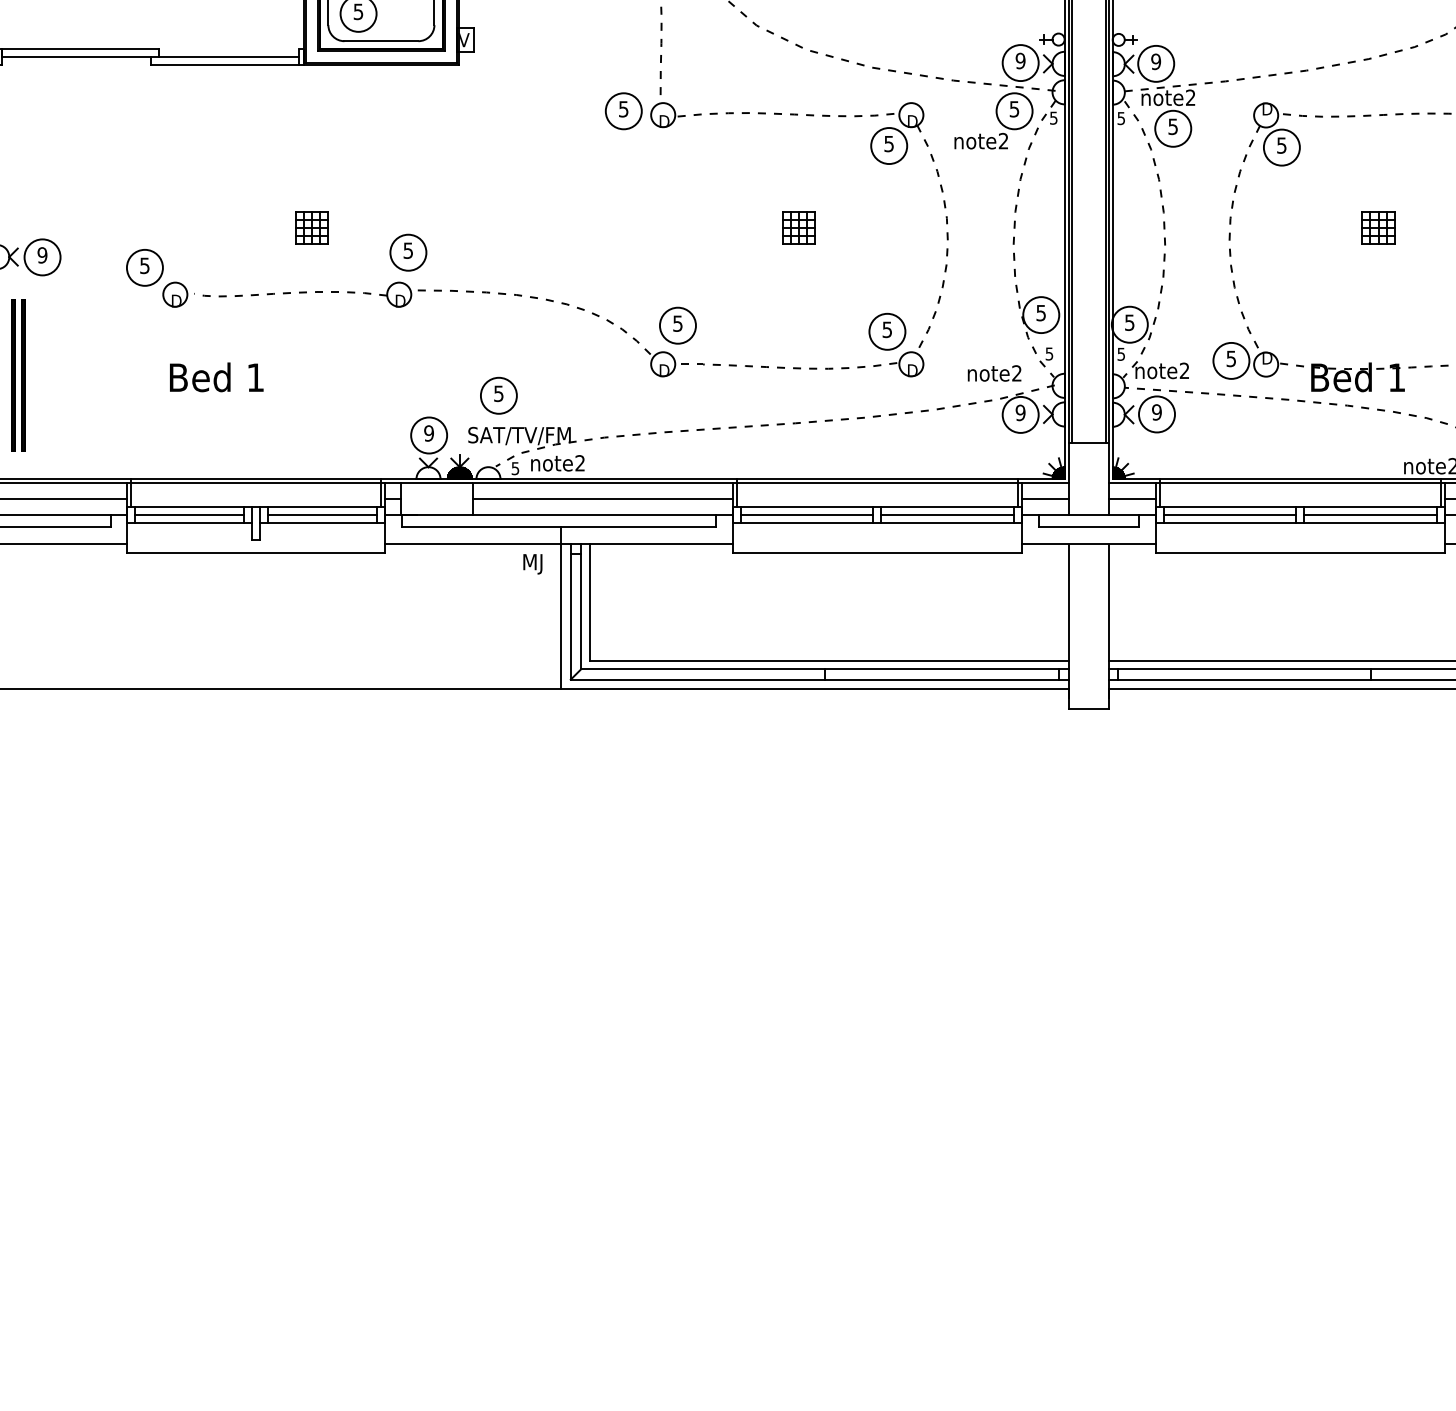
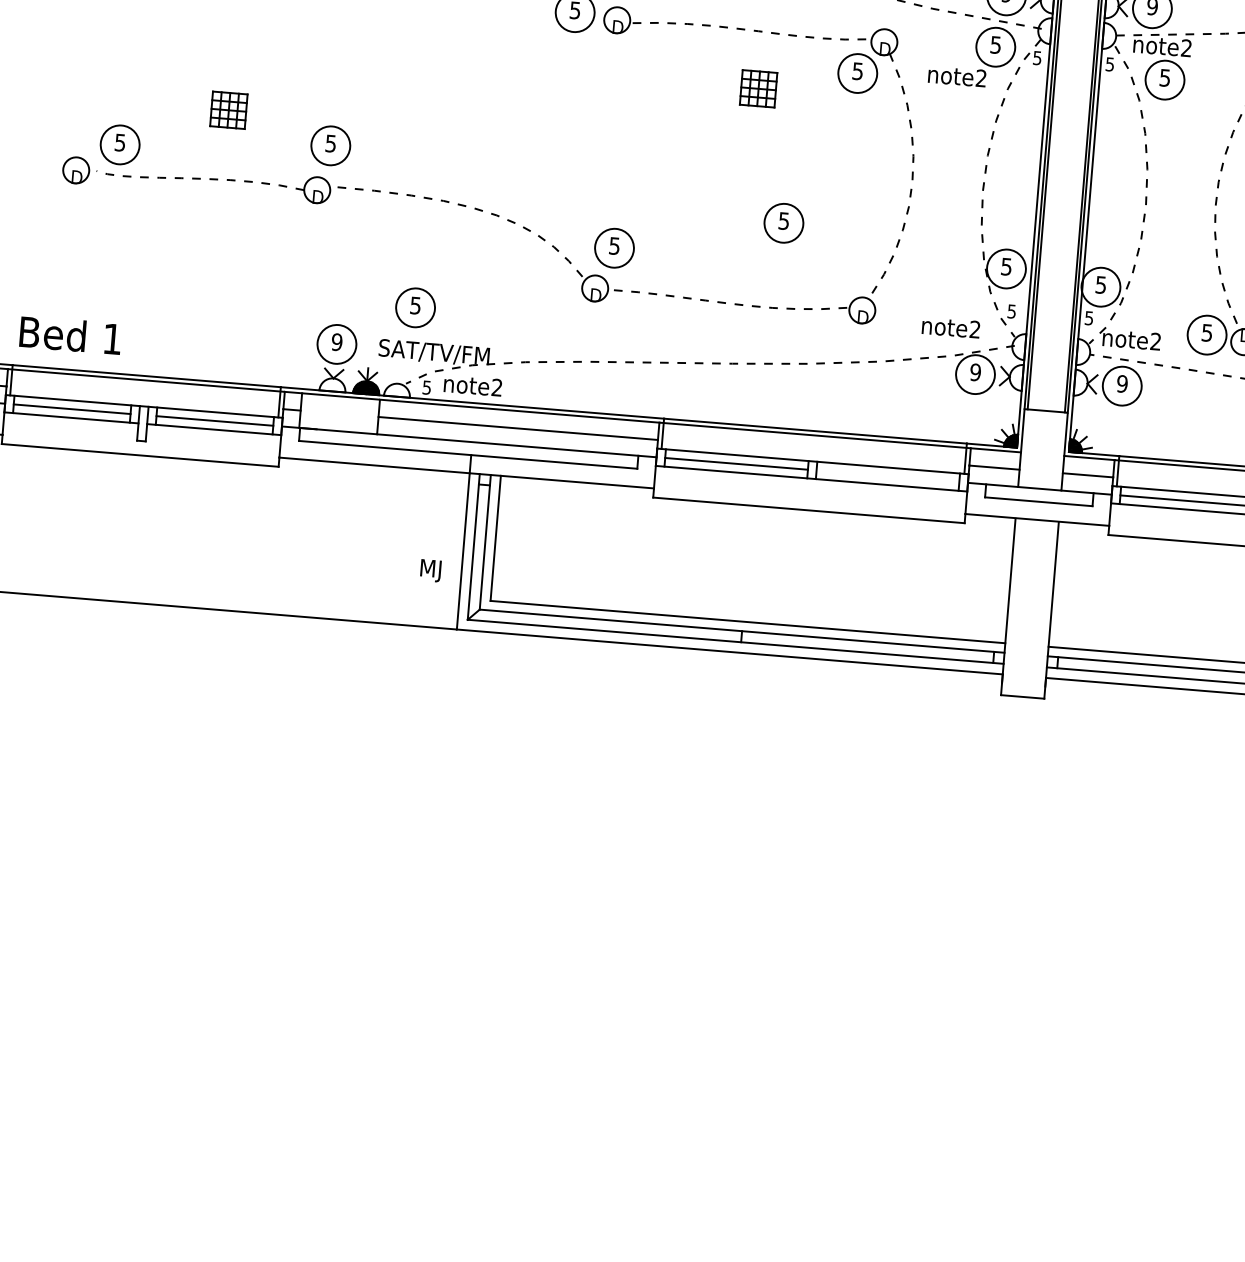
part: (798, 227) -> (758, 88), moved
part: (144, 267) -> (119, 144), moved
part: (887, 331) -> (784, 222), moved
text: (216, 377) -> (70, 335), moved
line: (947, 515) -> (887, 476), removed
text: (532, 564) -> (430, 570), moved

